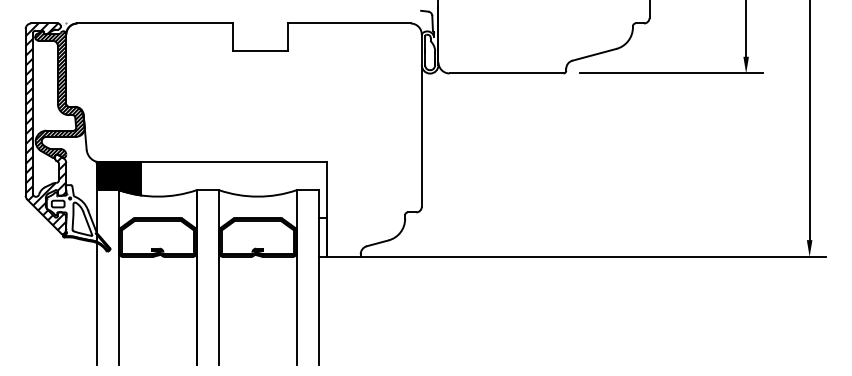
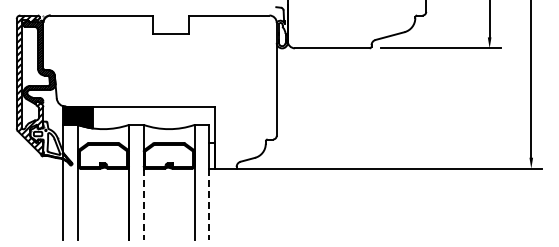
line: (319, 311) -> (209, 204), solid -> dashed
line: (218, 312) -> (143, 205), solid -> dashed

